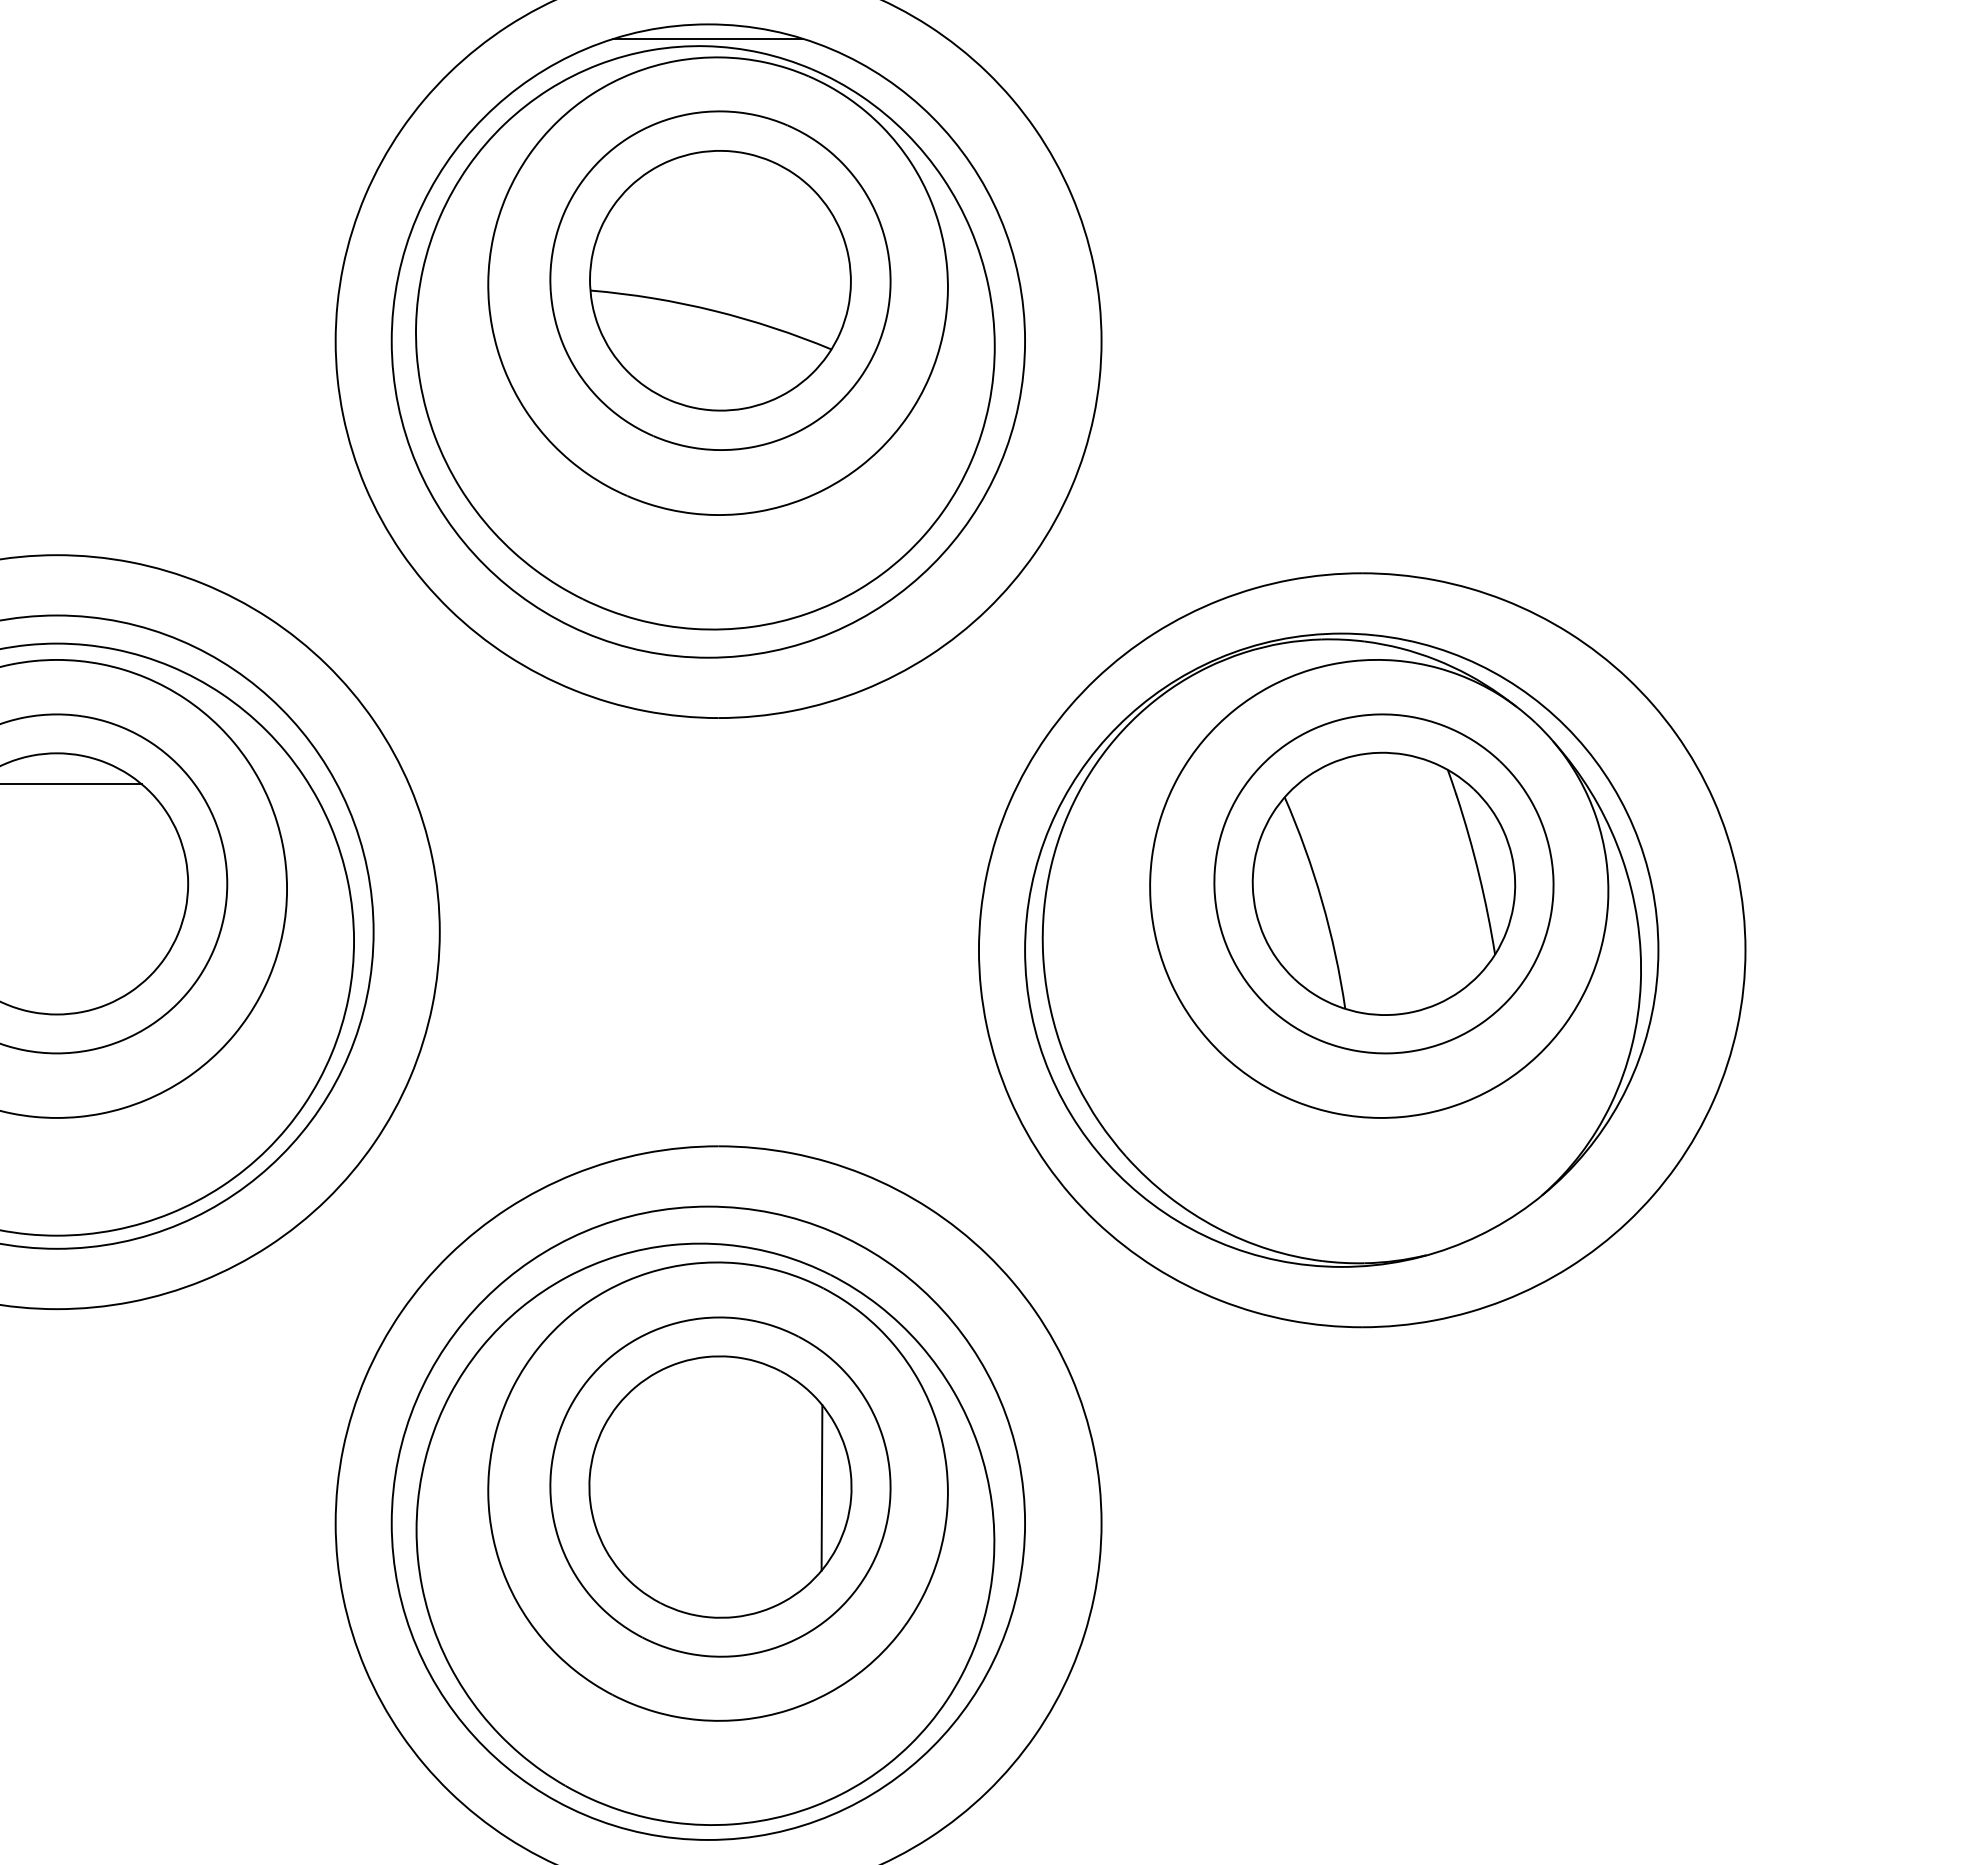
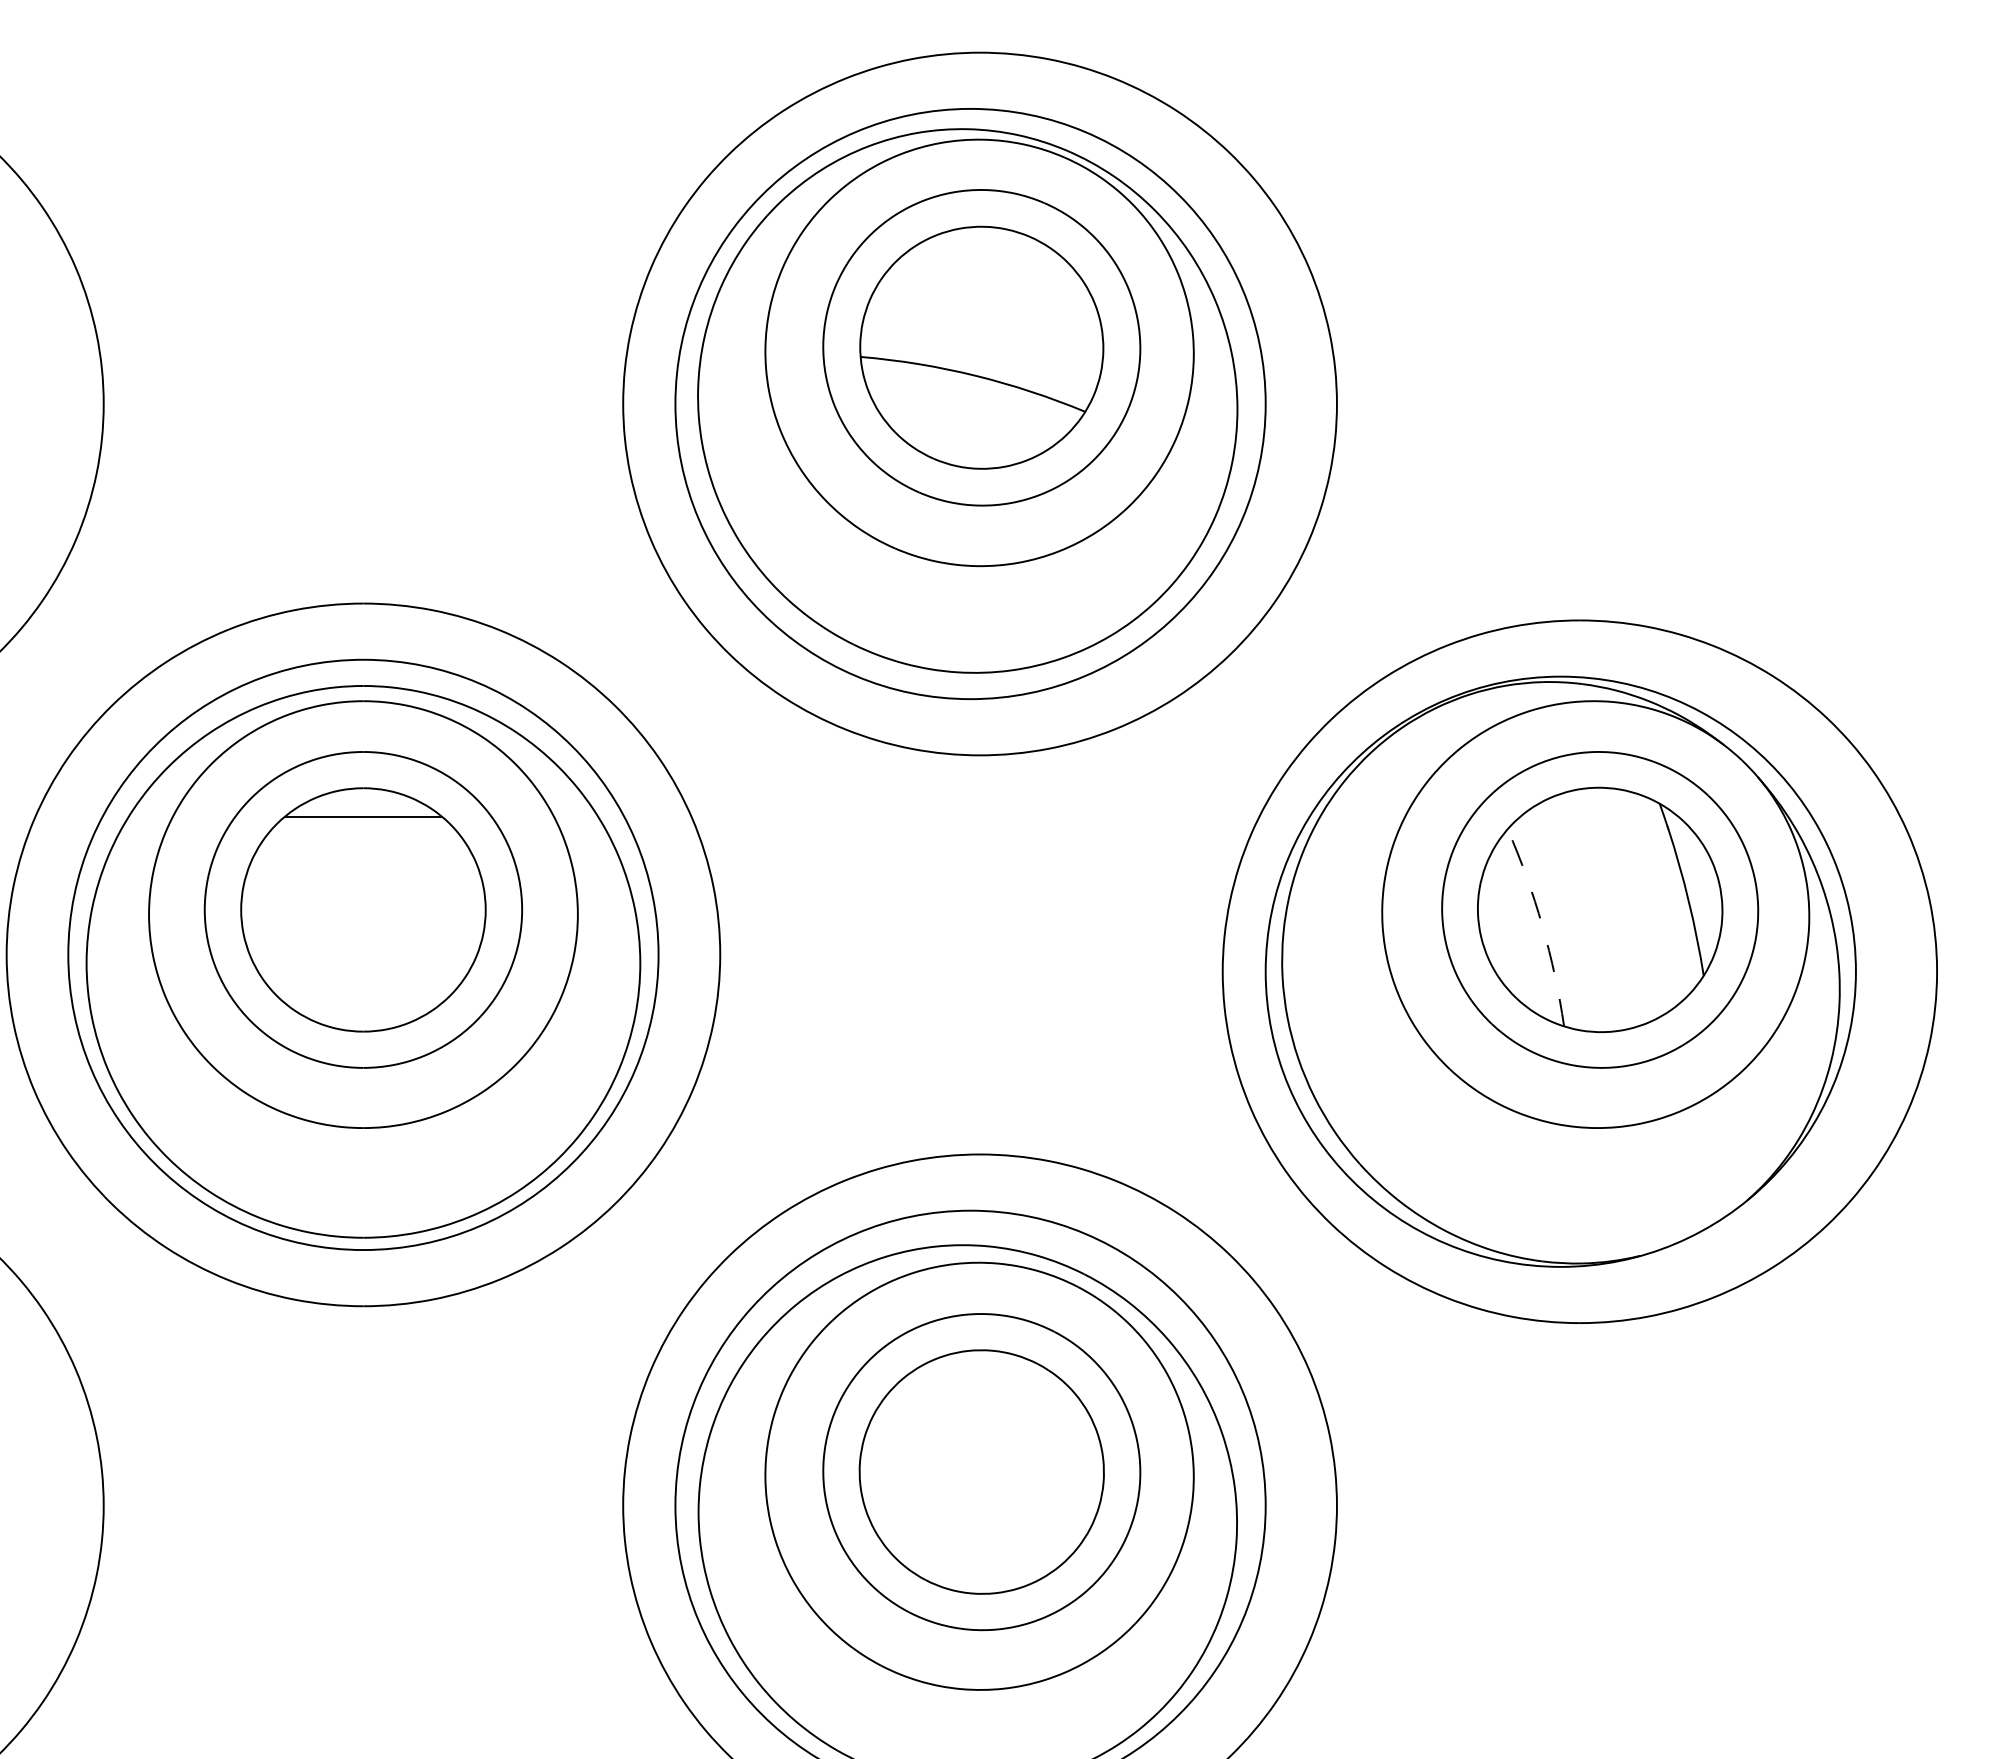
line: (708, 38) -> (970, 122), removed
arc: (1322, 900) -> (1542, 925), solid -> dashed
line: (822, 1487) -> (1076, 1472), removed

